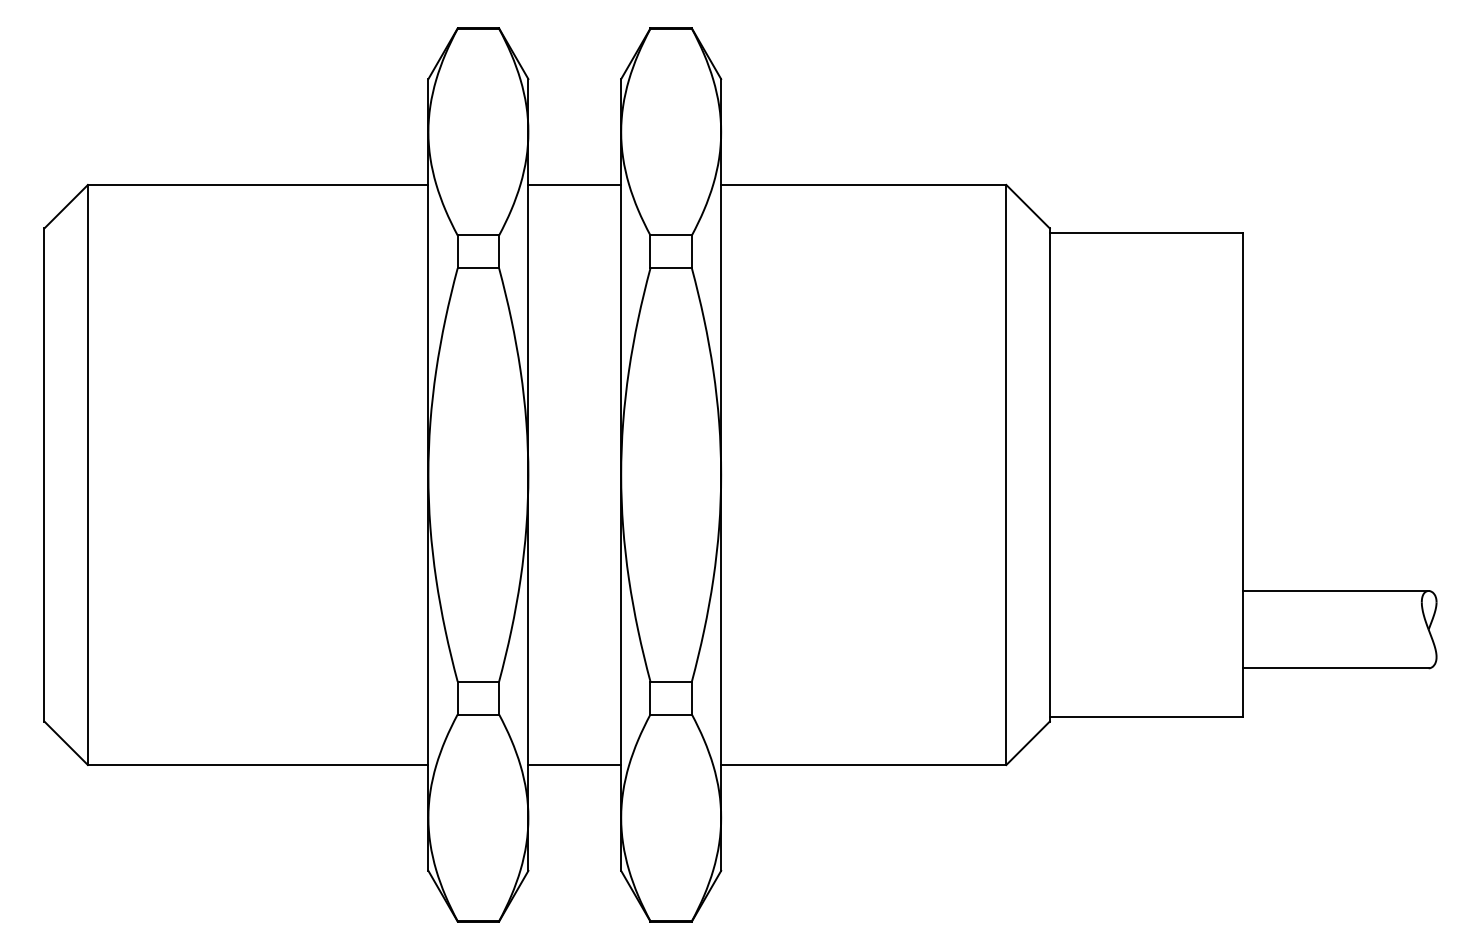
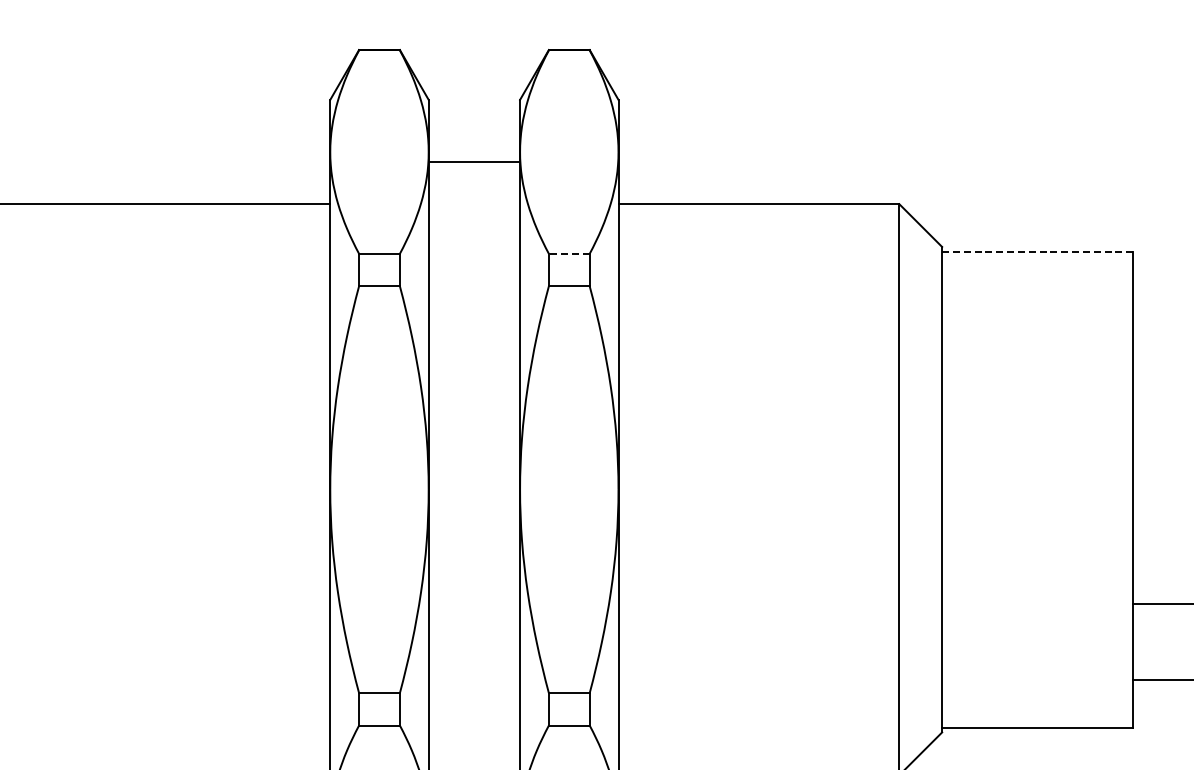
line: (574, 184) -> (474, 161), moved
line: (1146, 233) -> (1037, 251), solid -> dashed
line: (671, 235) -> (569, 253), solid -> dashed

